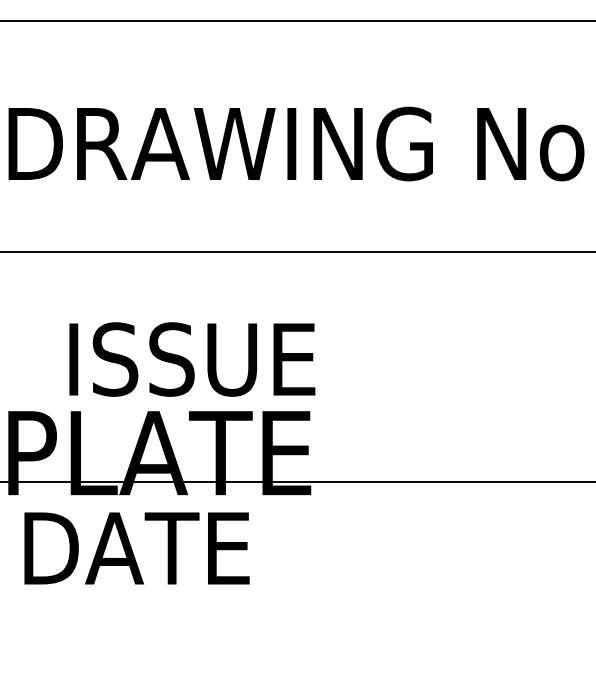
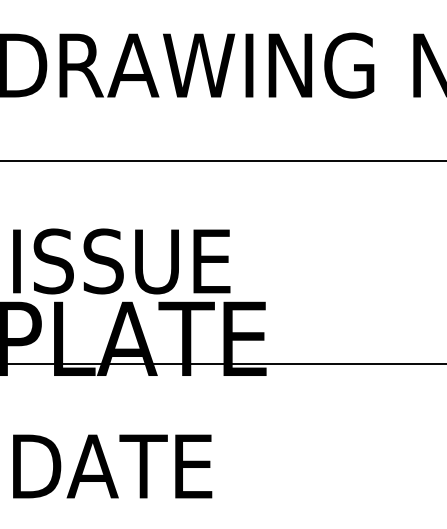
text: (192, 359) -> (121, 261), moved
text: (136, 548) -> (112, 466), moved

